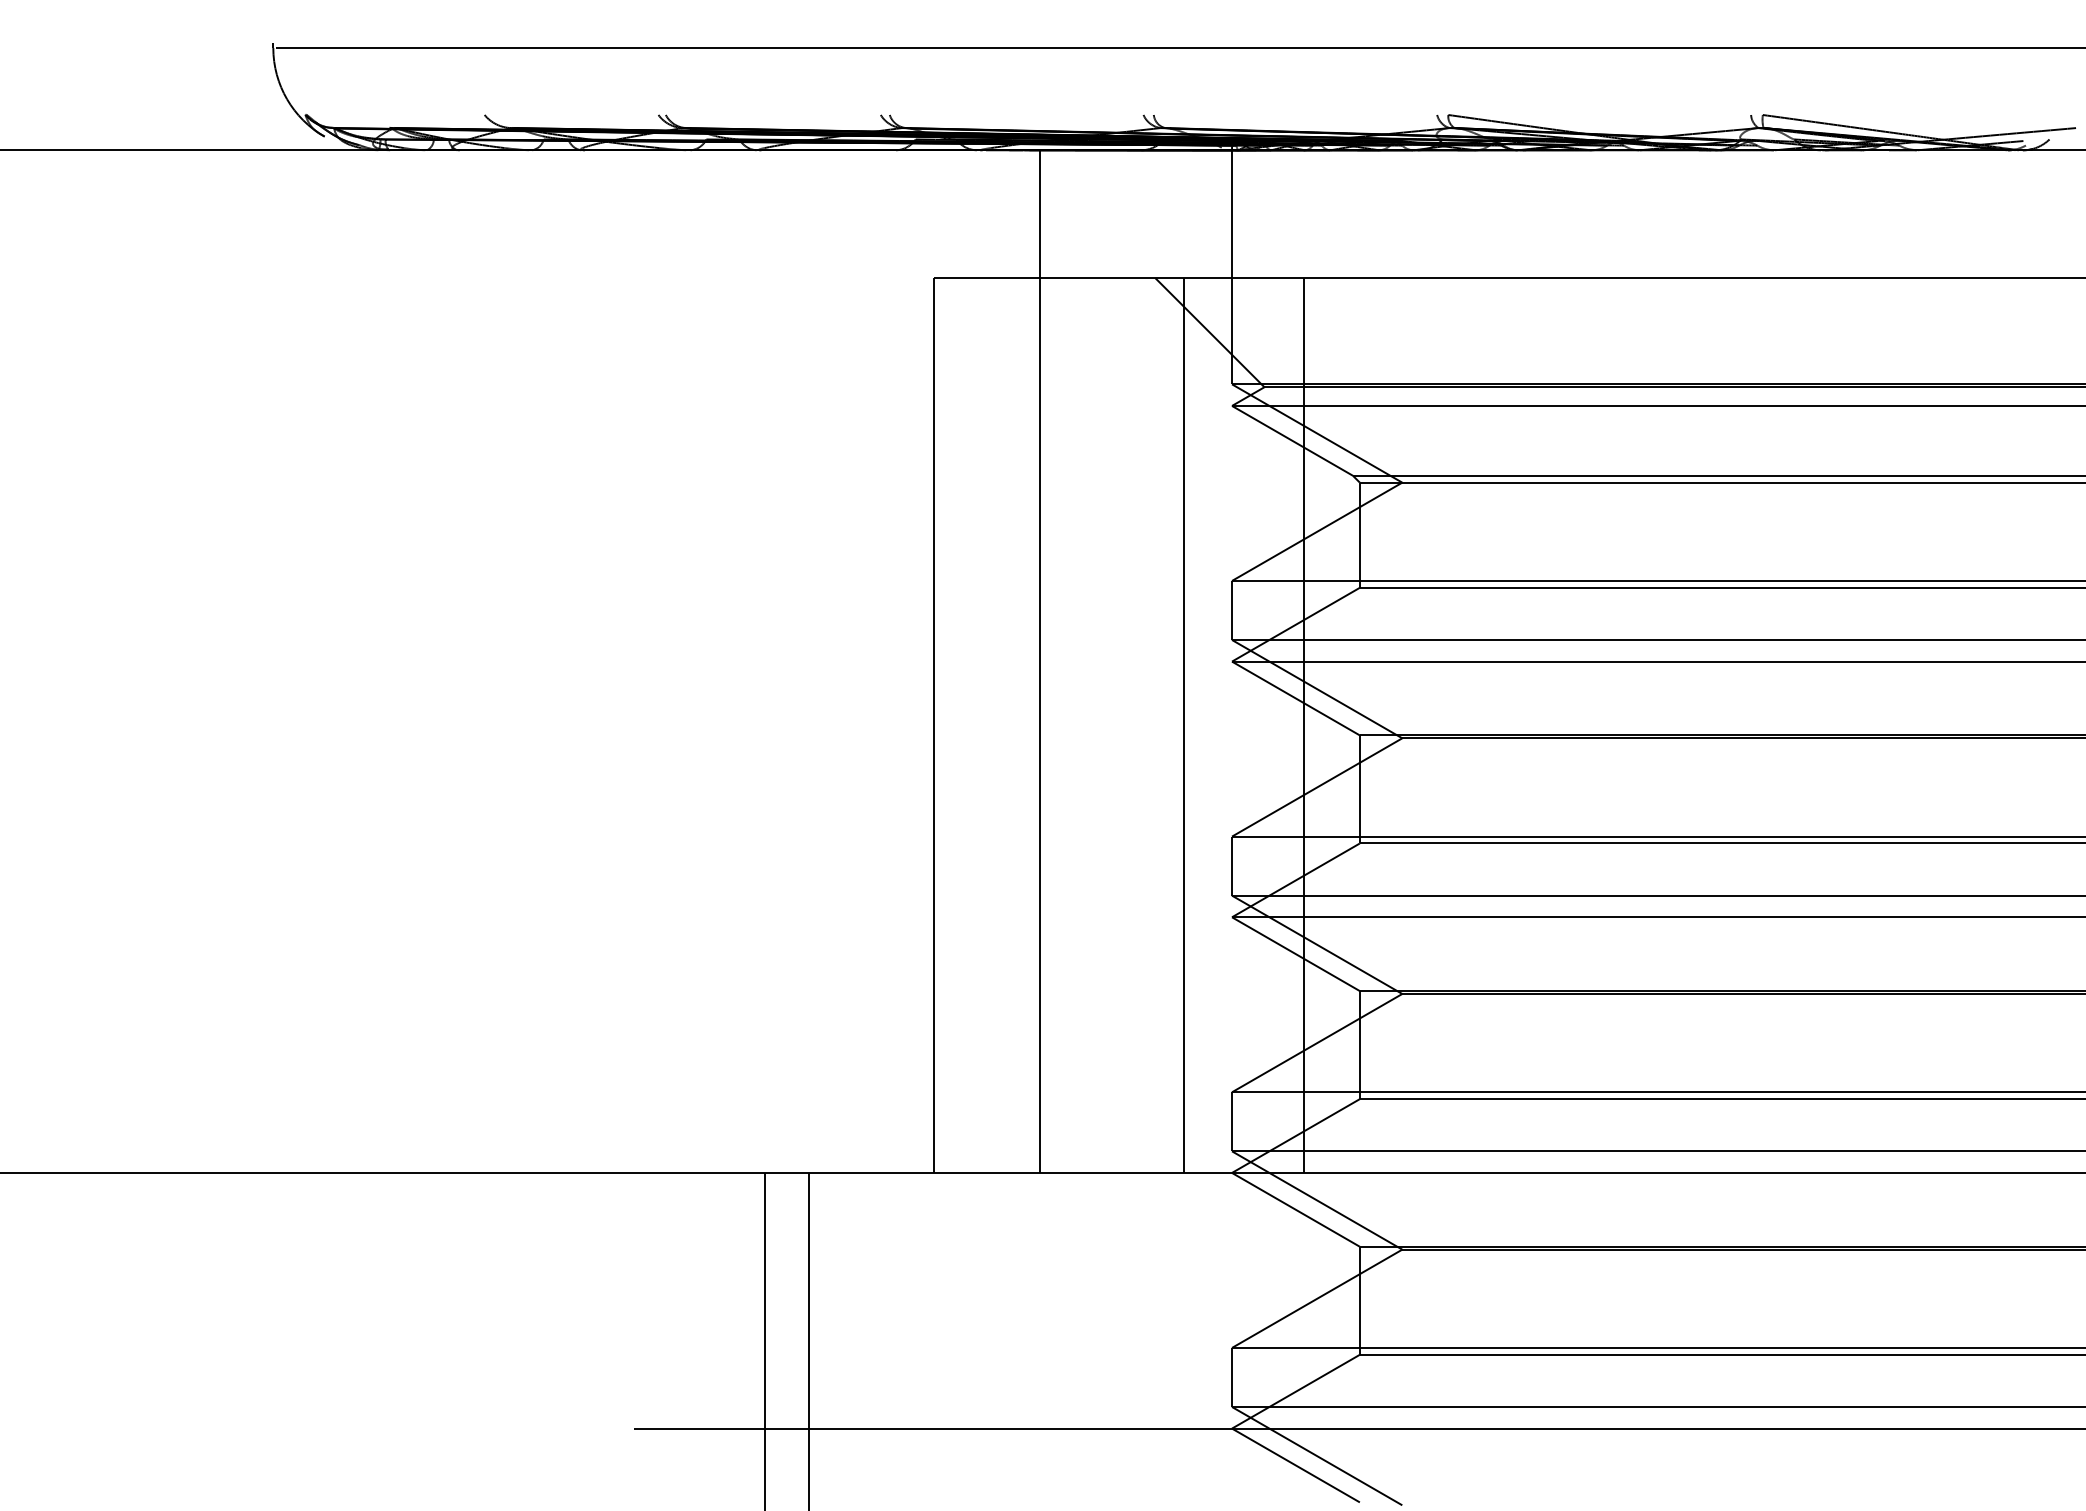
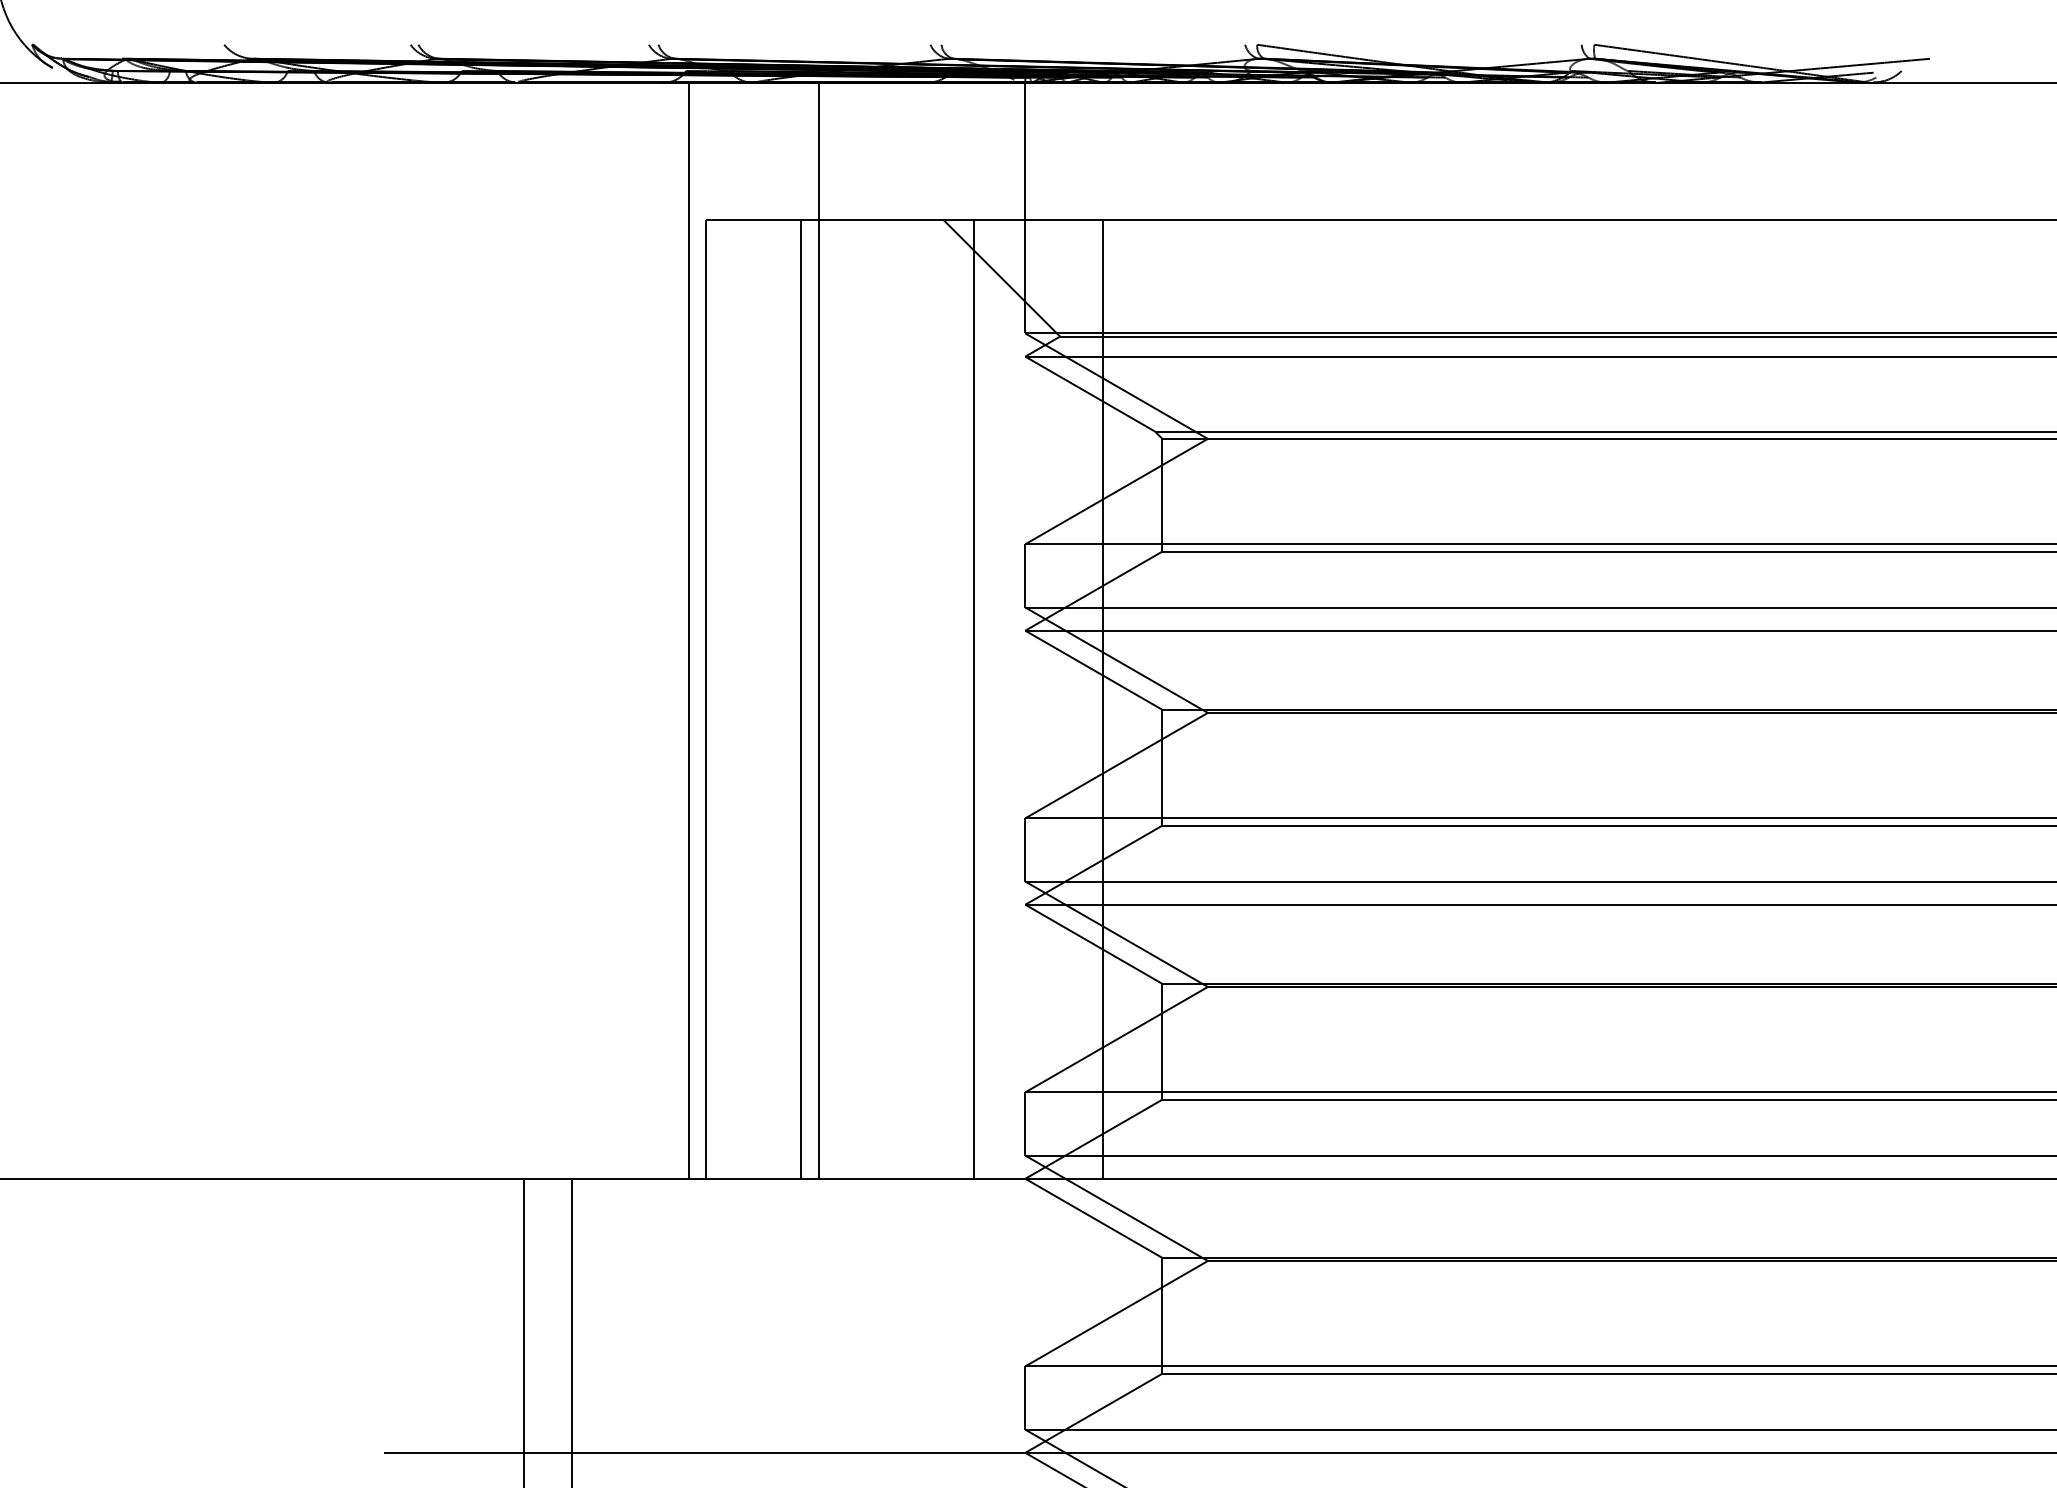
line: (918, 661) -> (689, 630), added
line: (1022, 725) -> (800, 699), added

